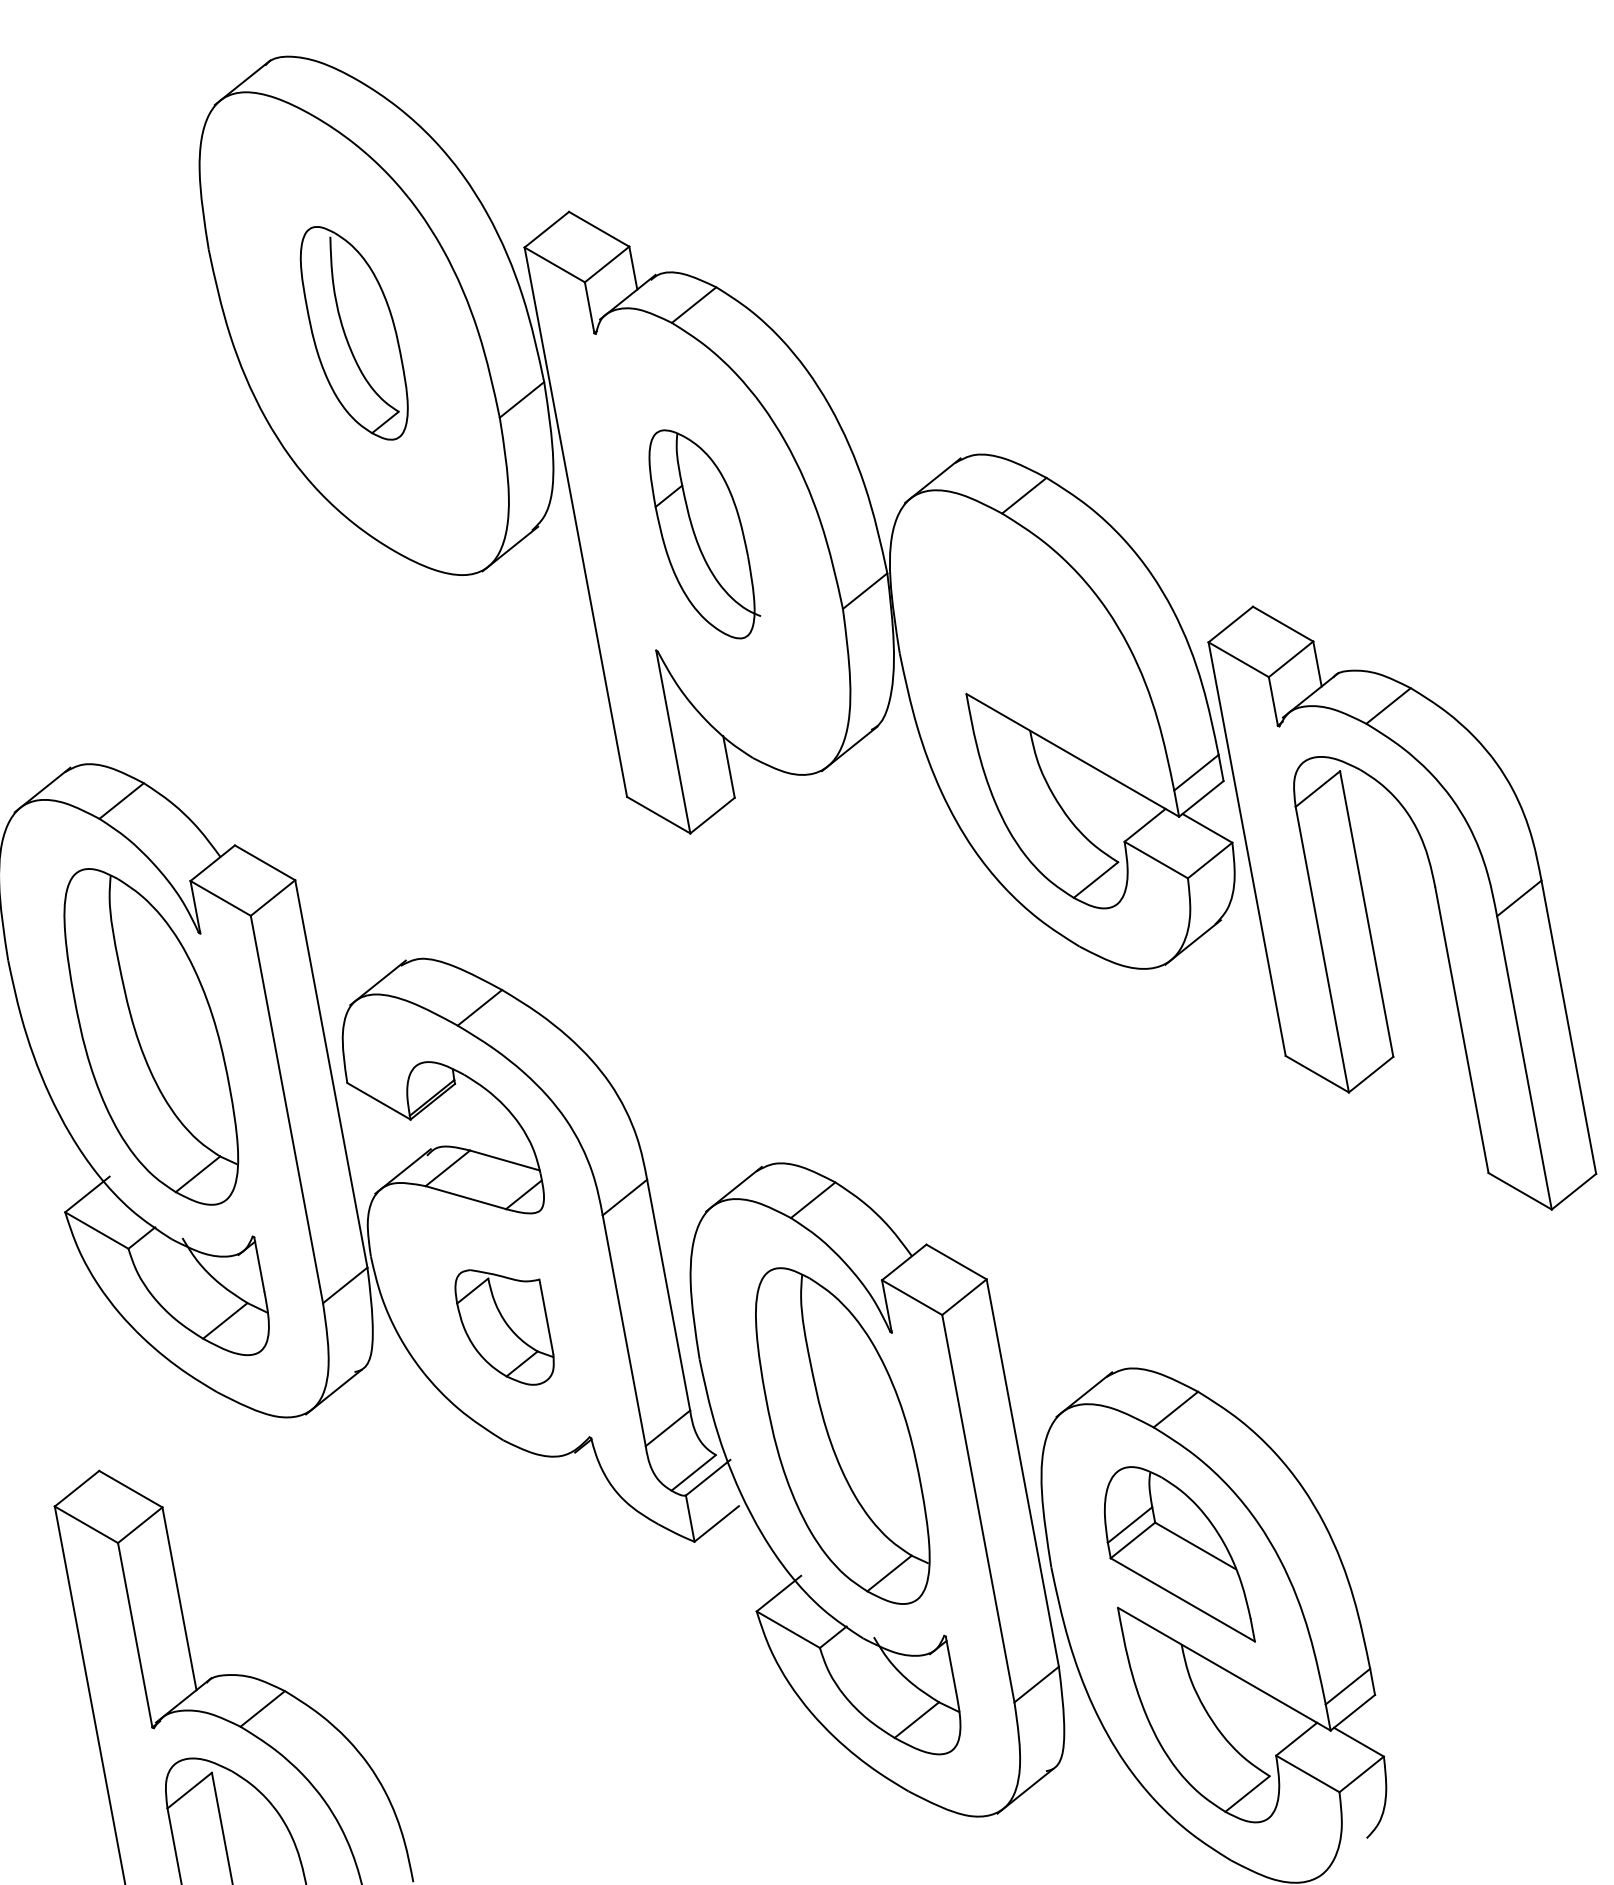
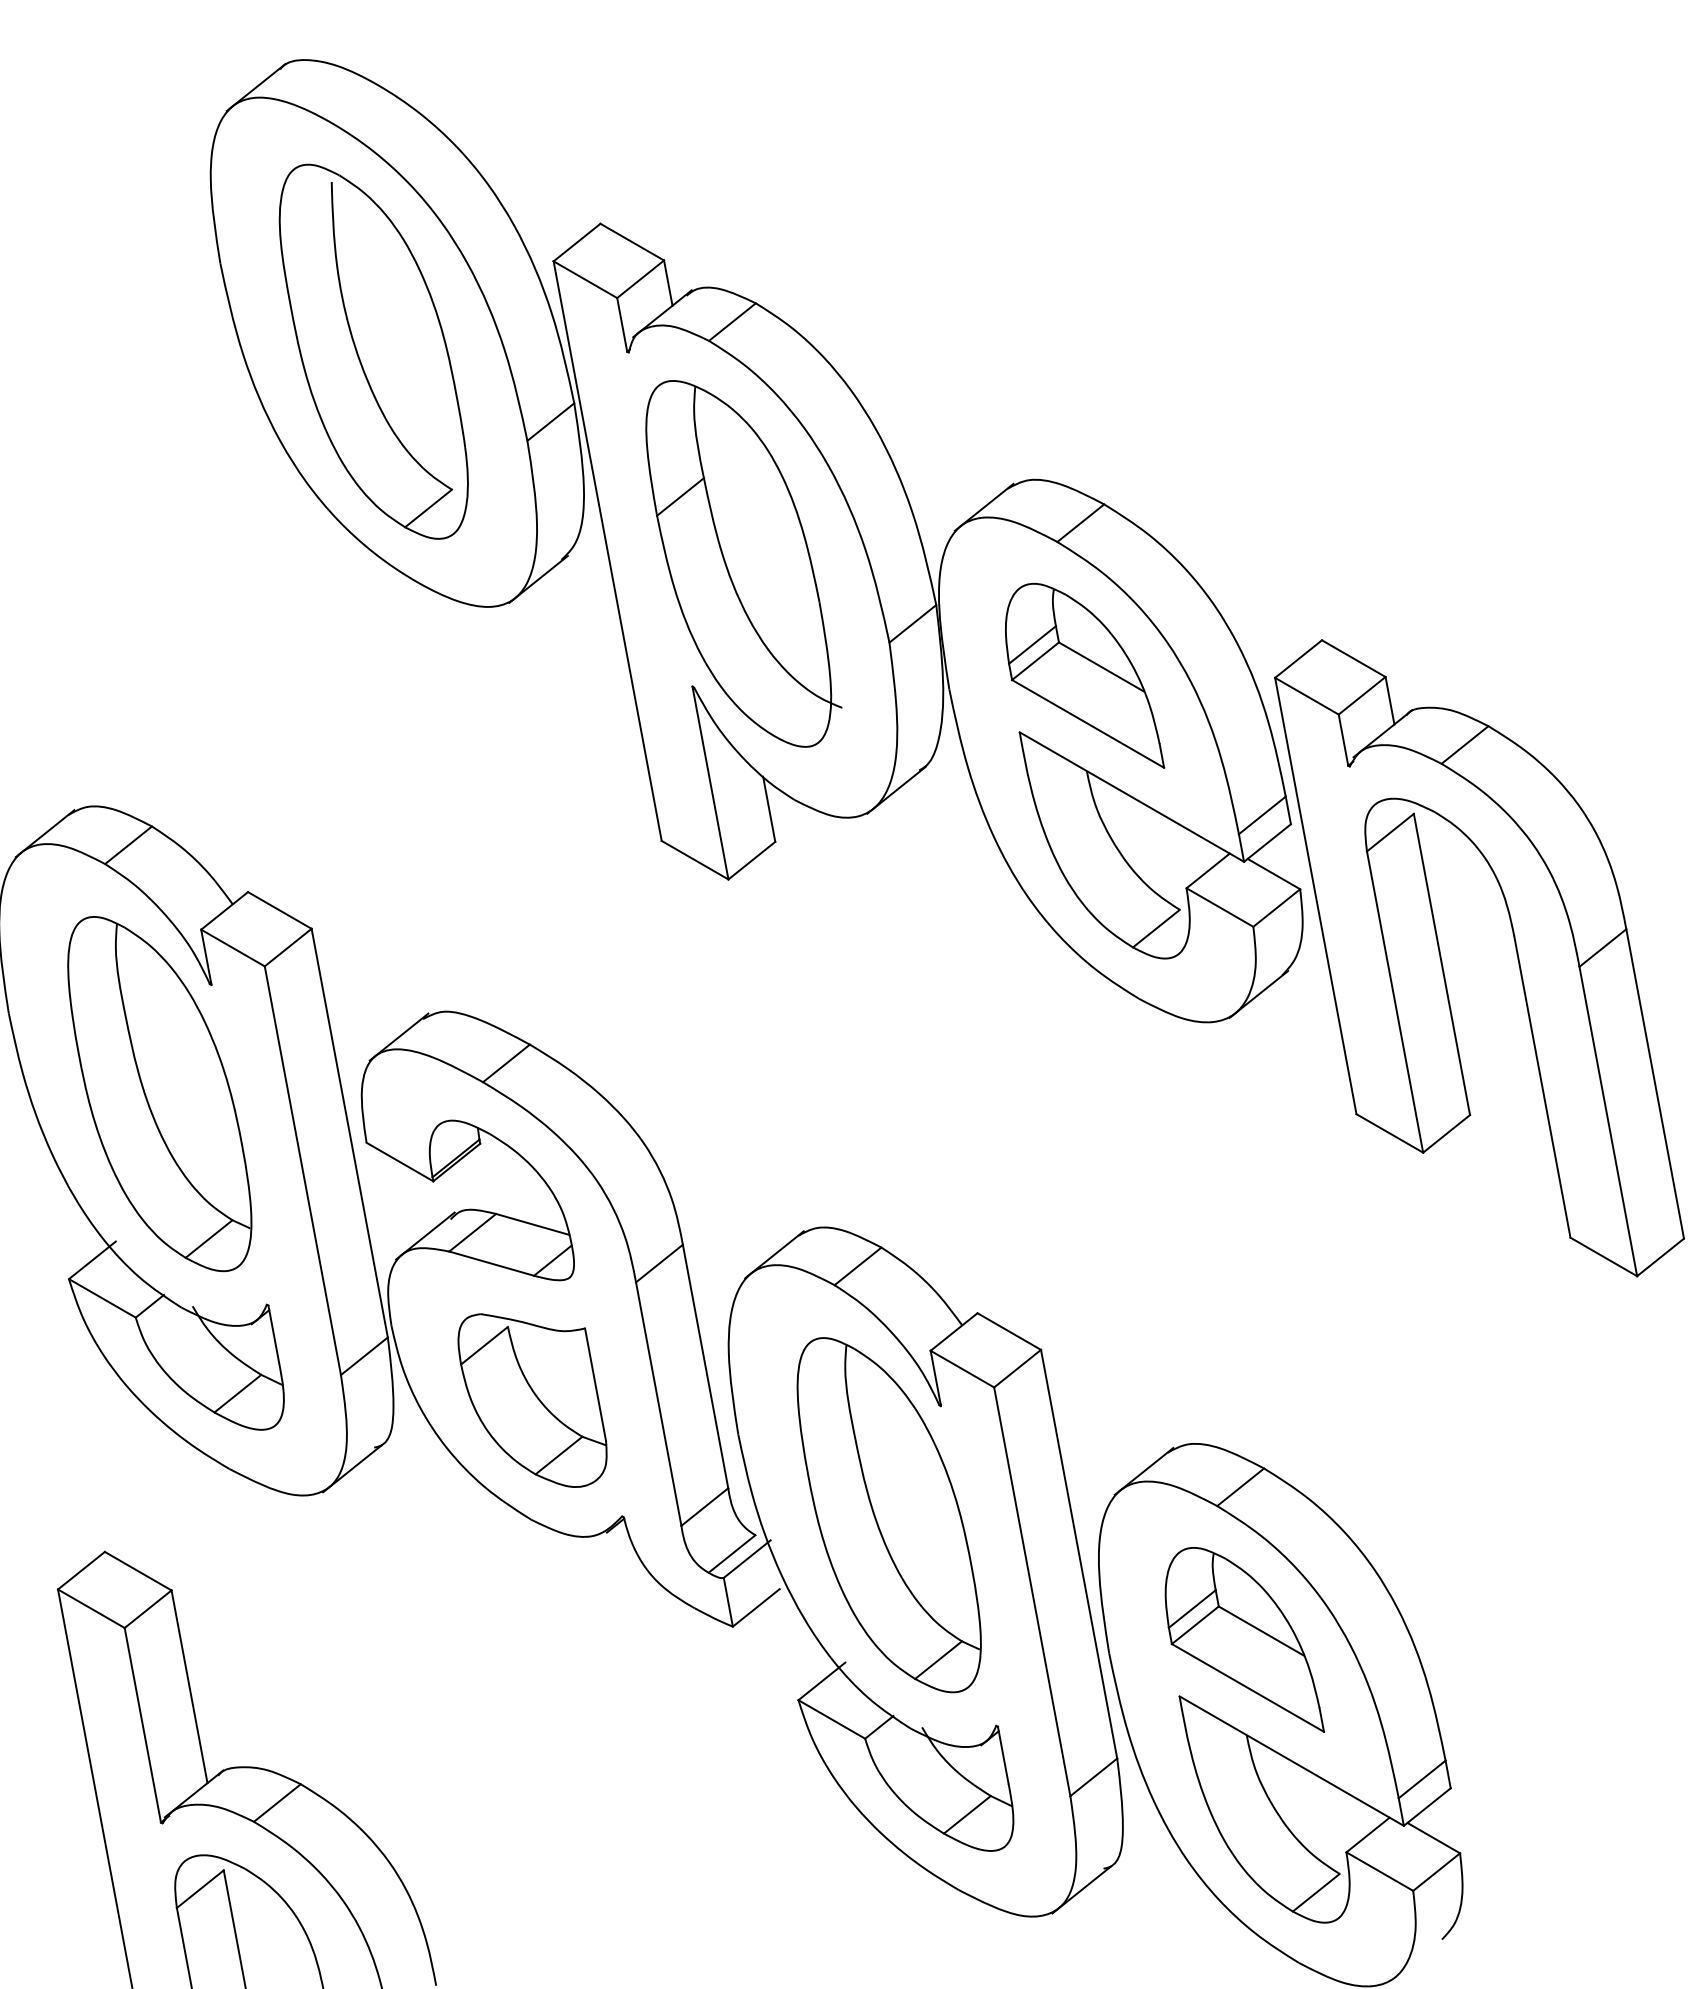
part: (354, 333) -> (374, 352), size x1.67
part: (704, 534) -> (743, 564), size x1.67
part: (1028, 640) -> (1085, 675), added
part: (504, 1327) -> (532, 1400), size x1.43

